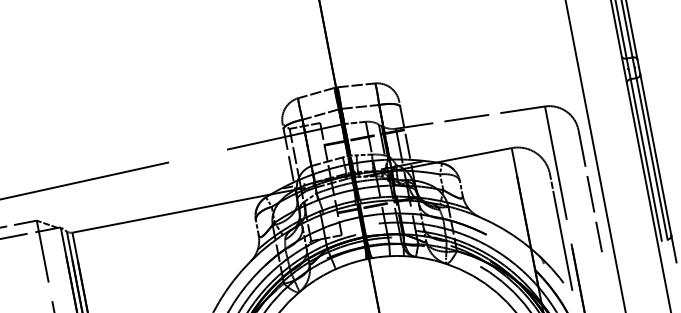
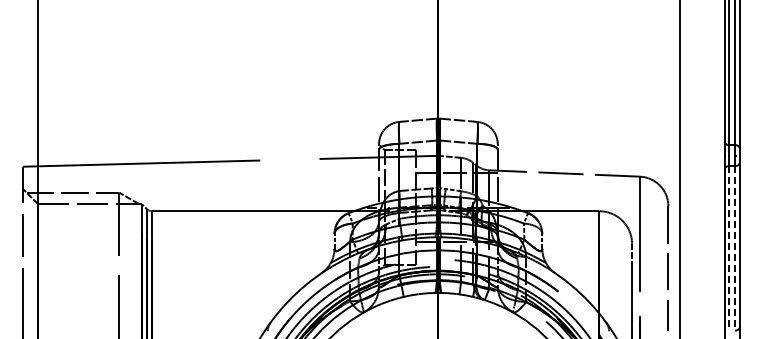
line: (652, 158) -> (735, 248), solid -> dashed
line: (646, 160) -> (729, 248), solid -> dashed

